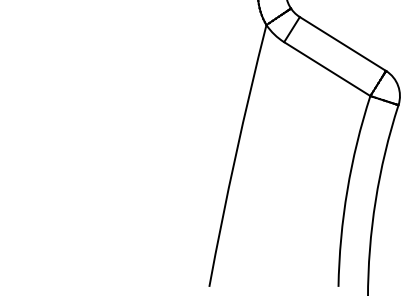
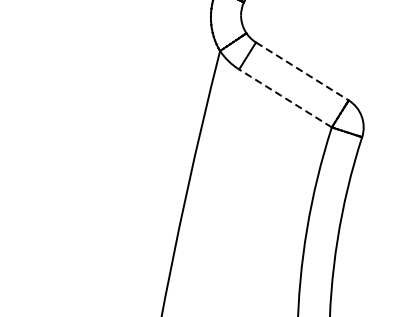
line: (342, 44) -> (301, 71), solid -> dashed
line: (327, 69) -> (285, 98), solid -> dashed

